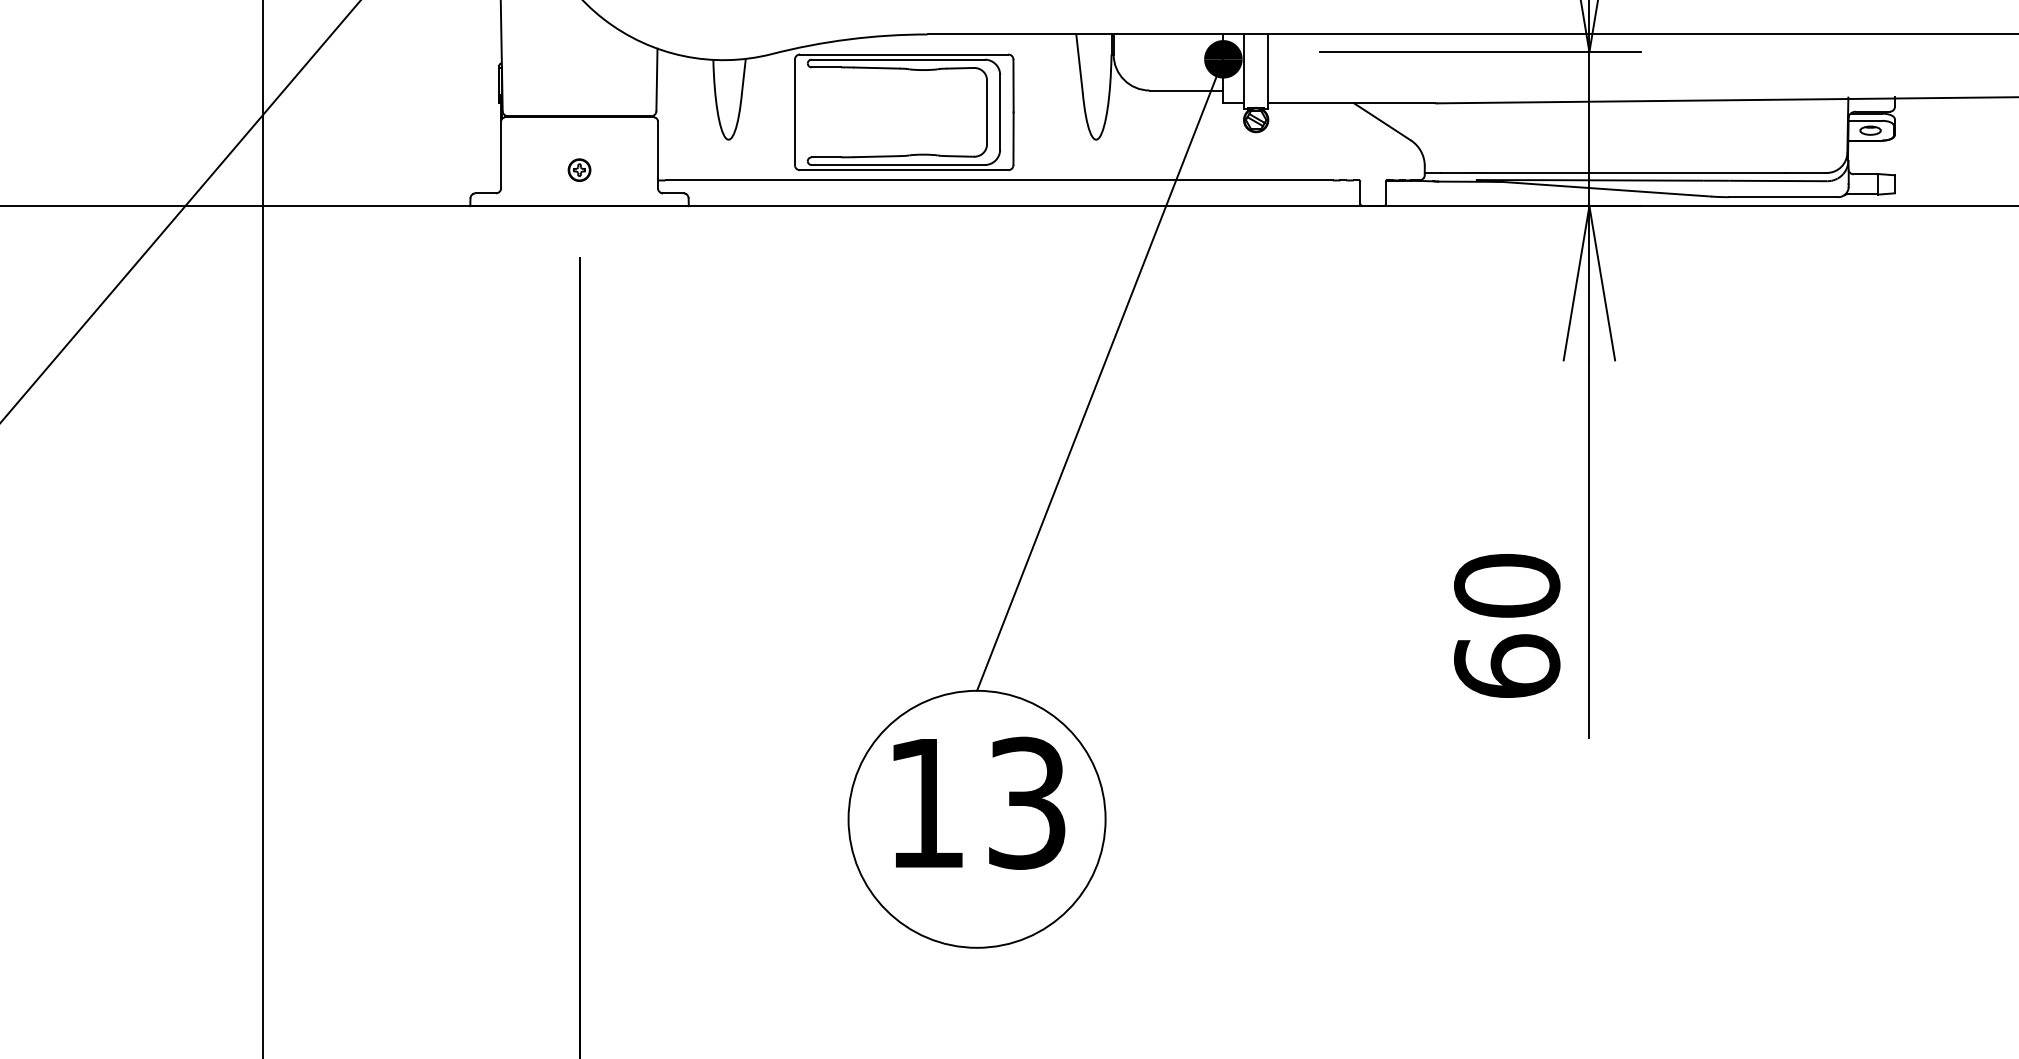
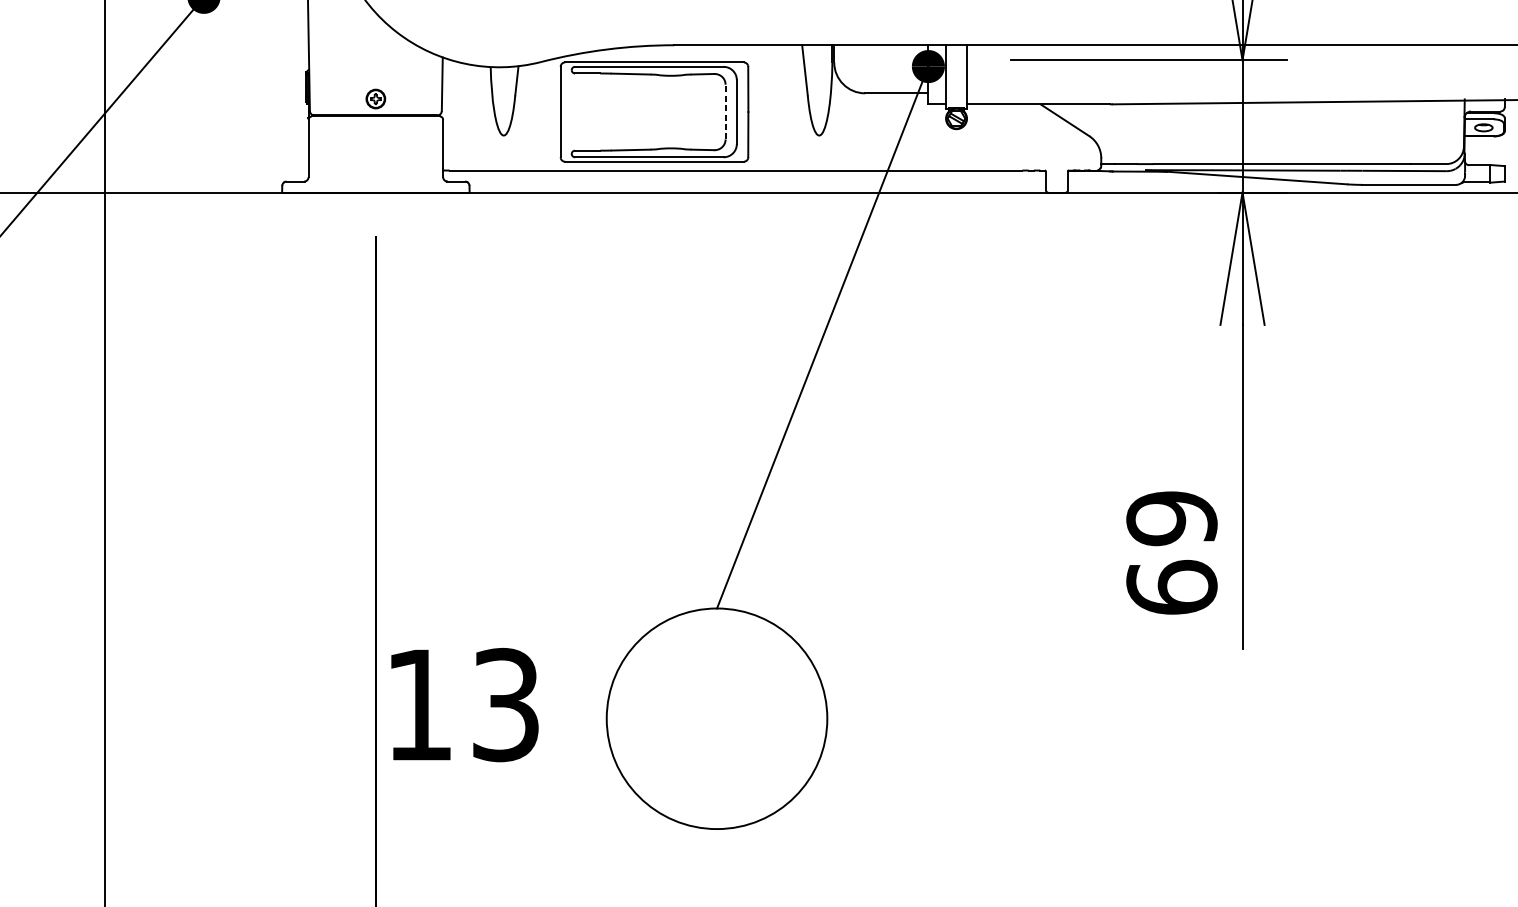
line: (987, 112) -> (725, 112), solid -> dashed
part: (579, 169) -> (375, 98), moved
text: (1507, 586) -> (1172, 518), 60 -> 69
text: (979, 802) -> (465, 704), moved

